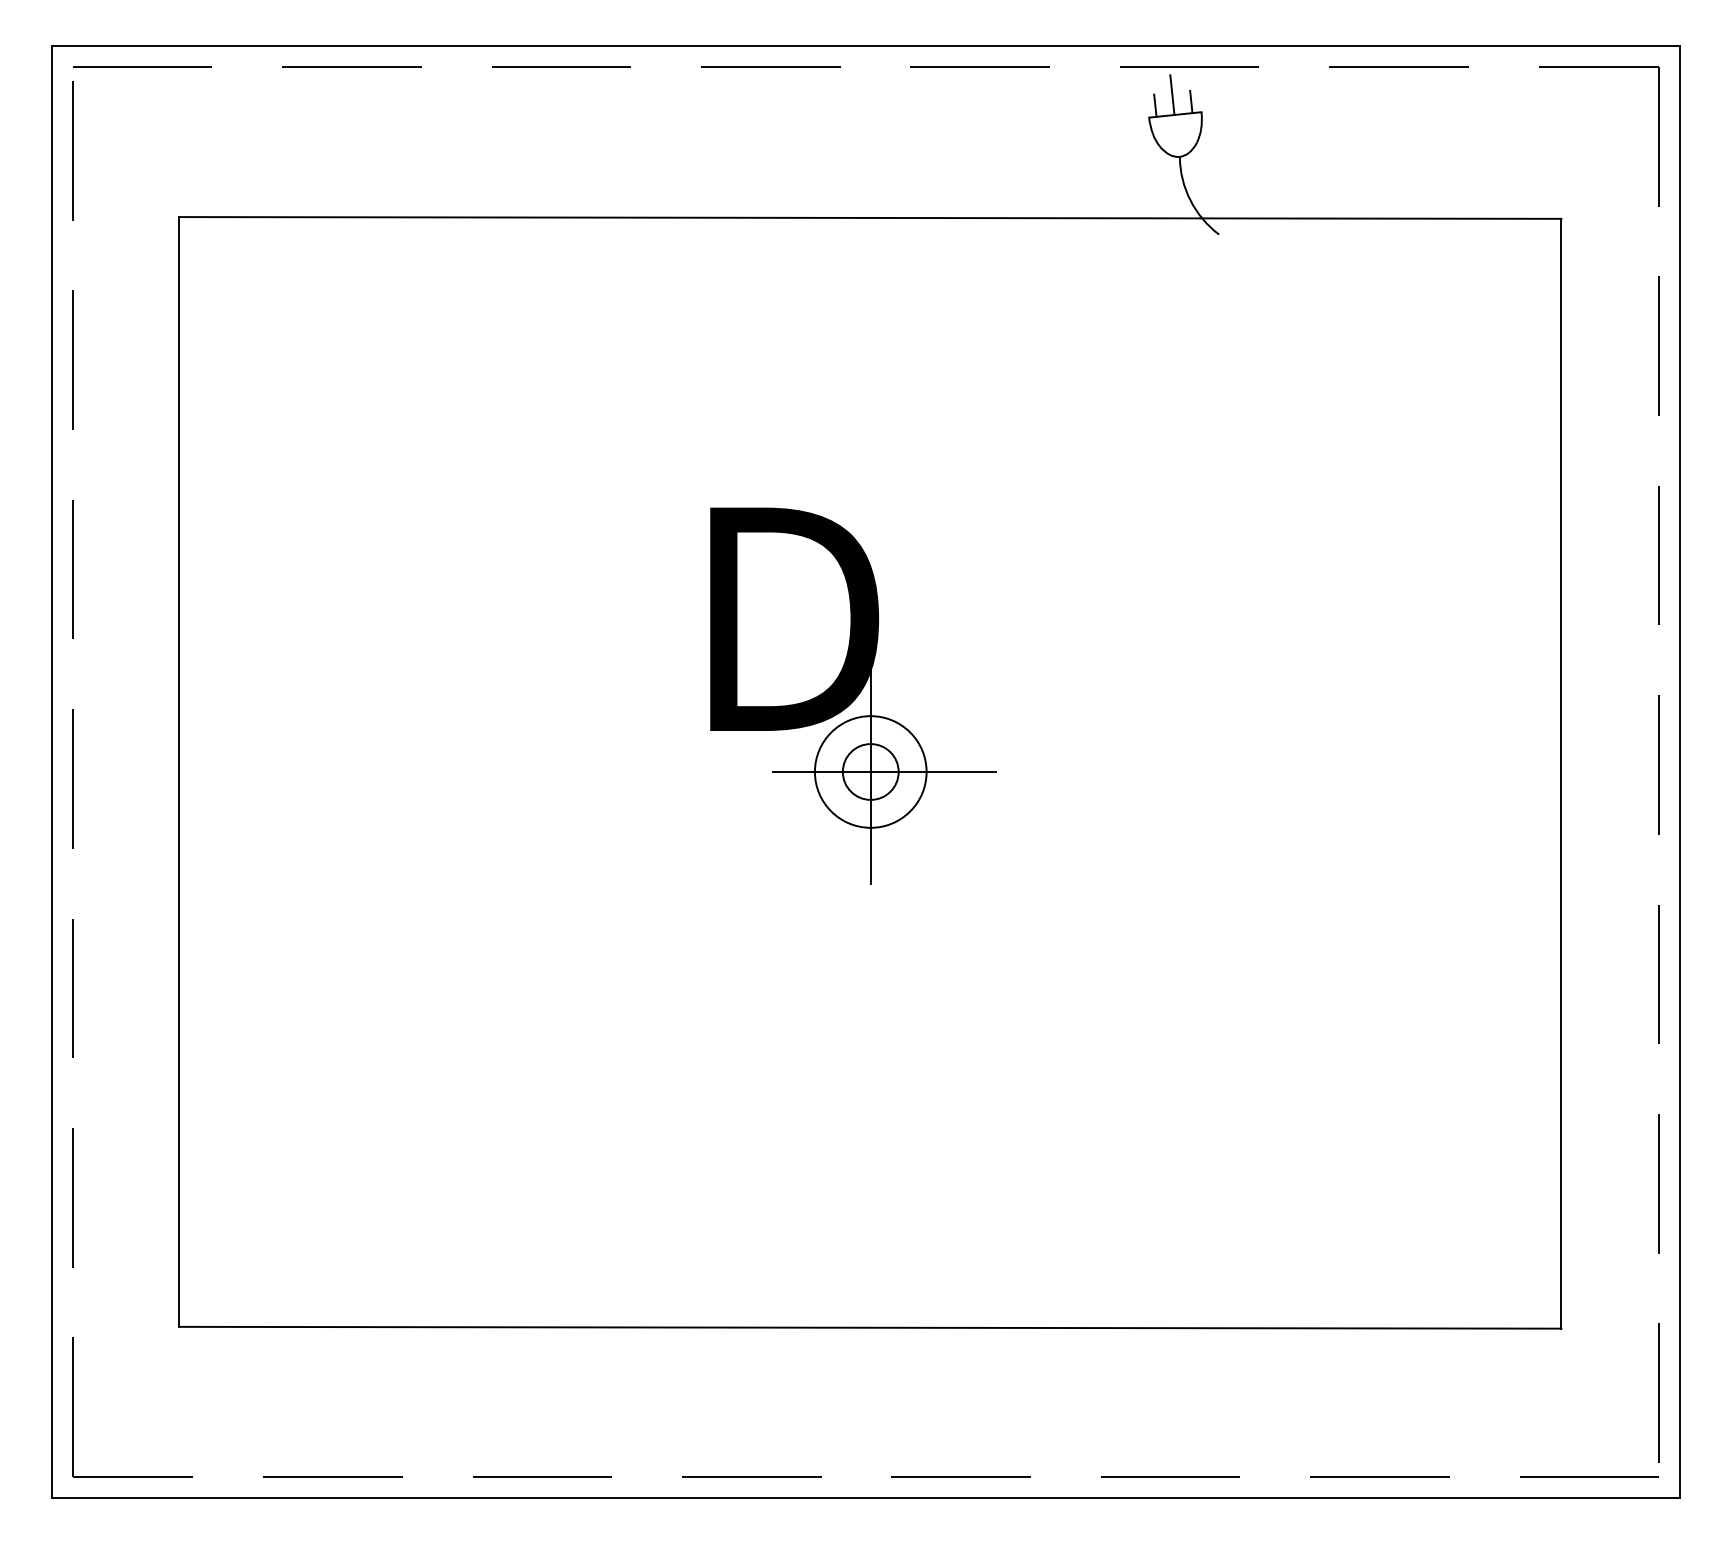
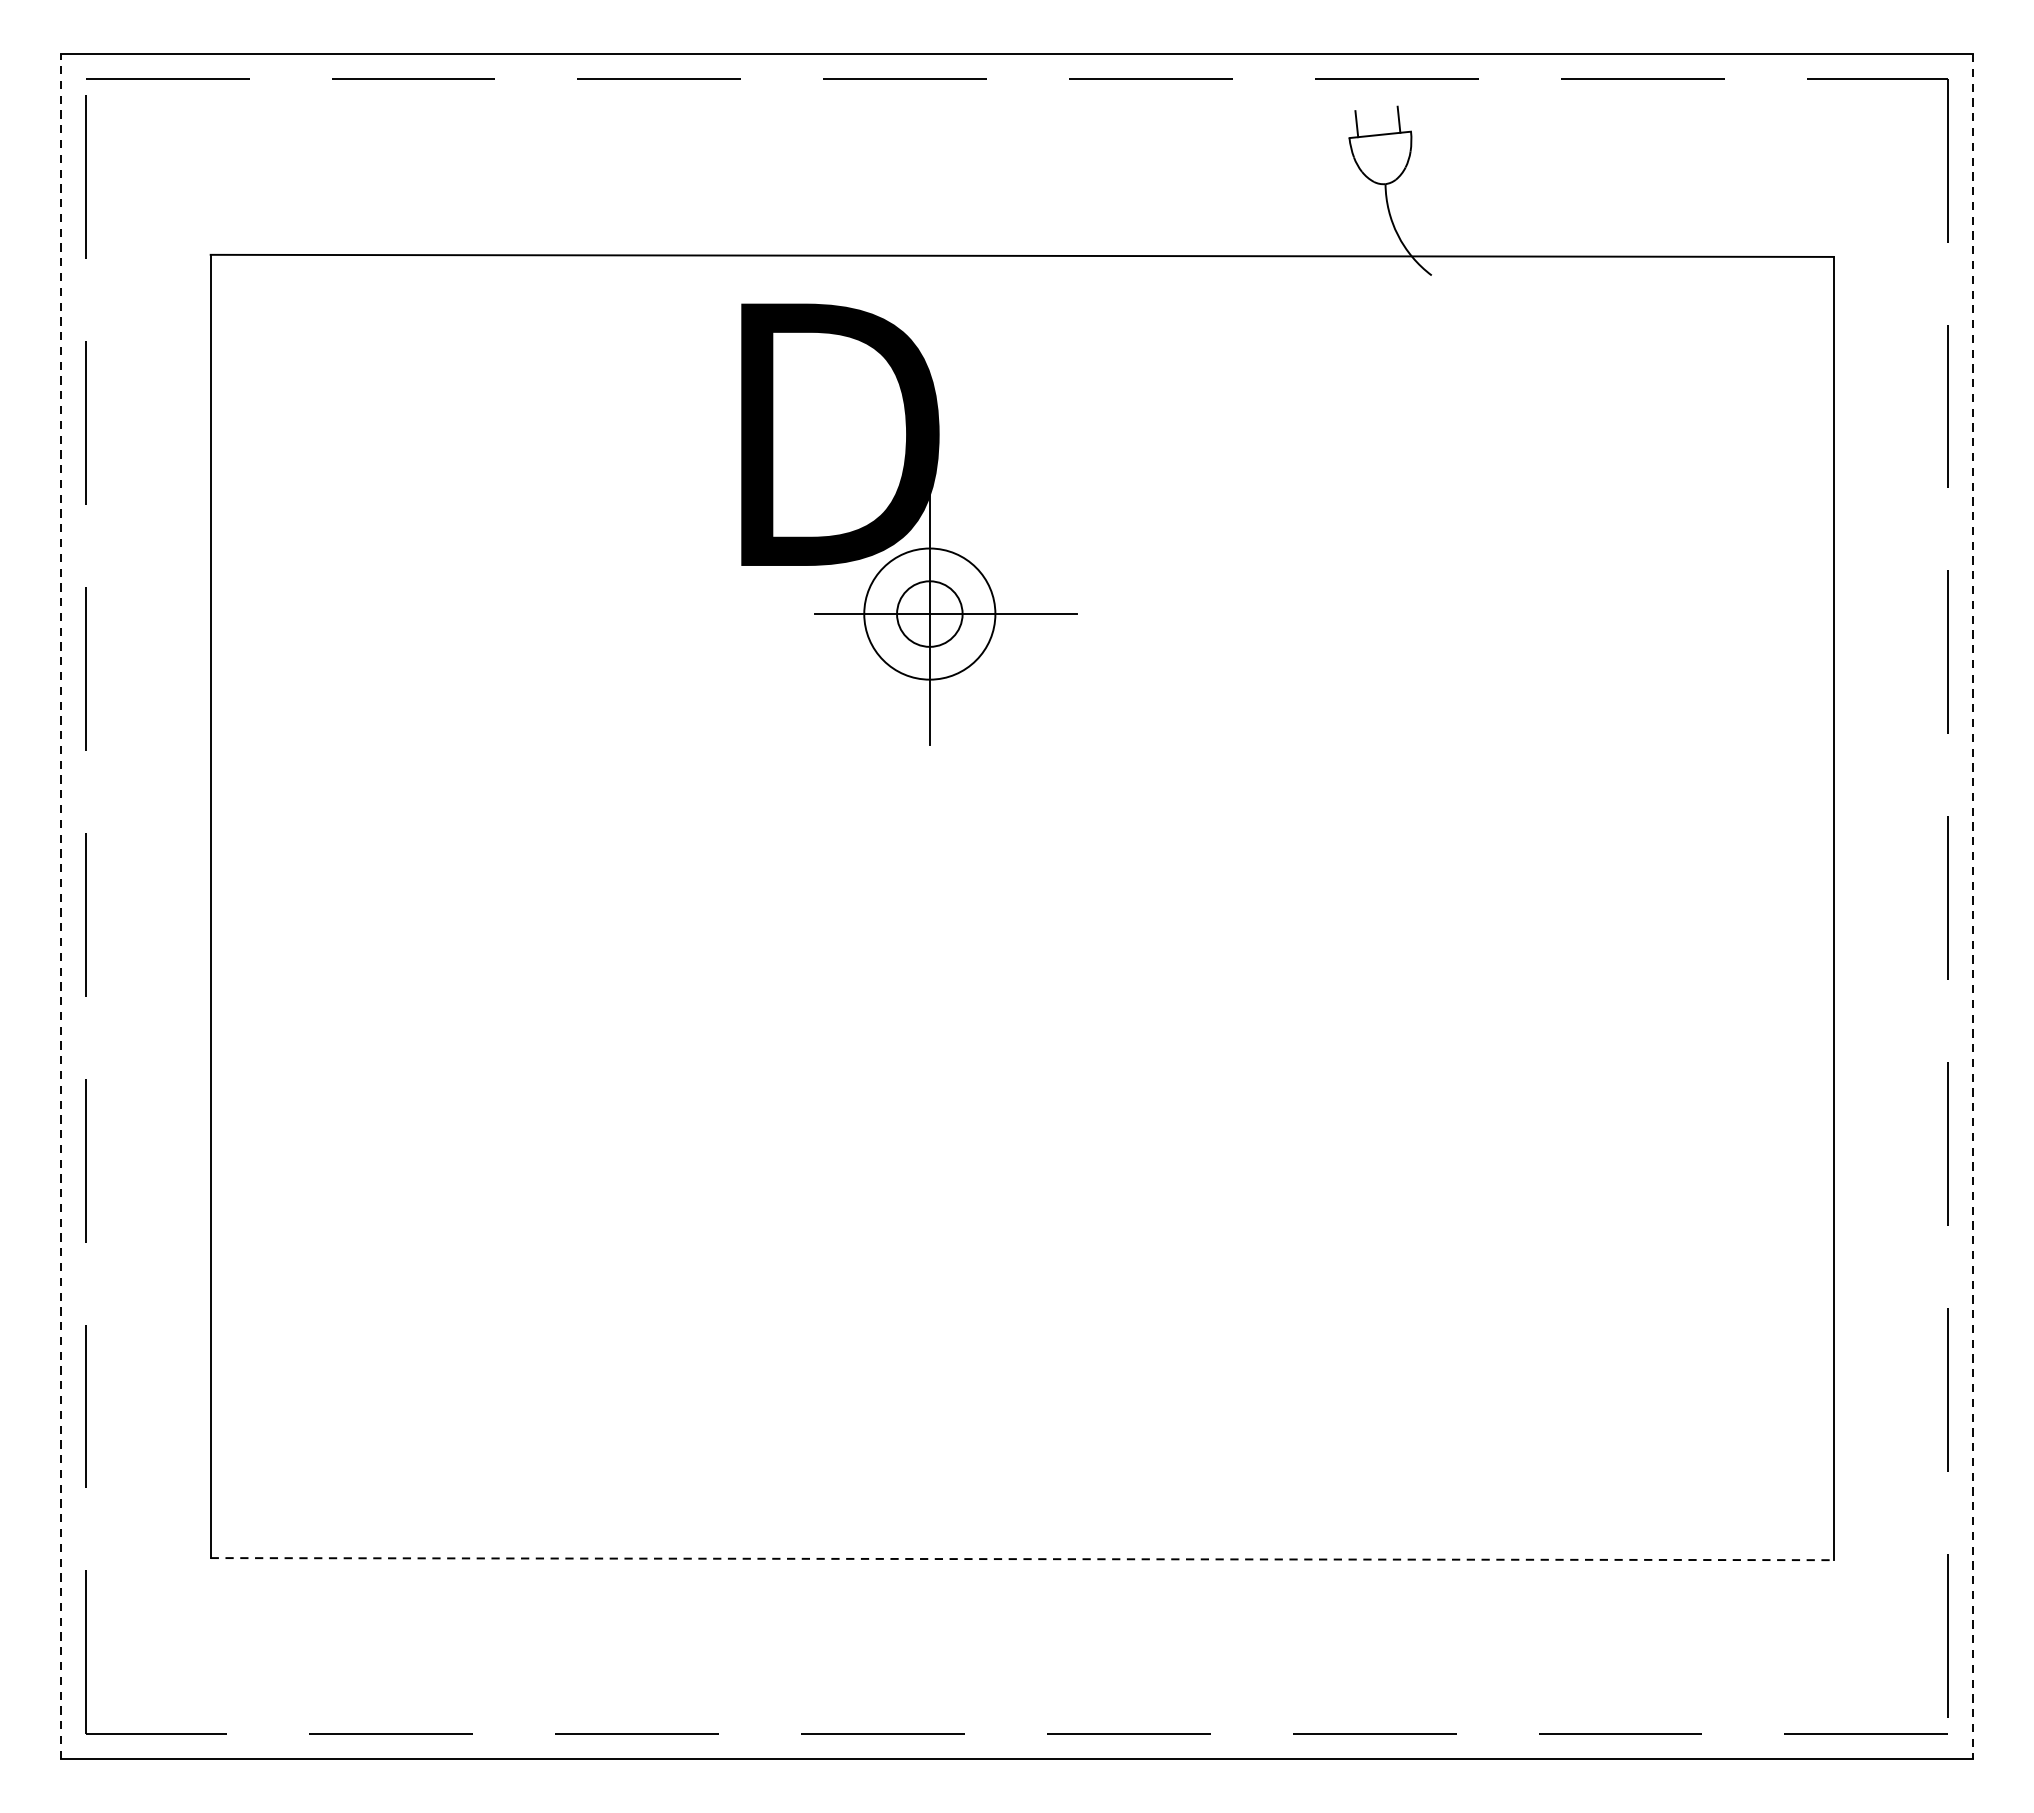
line: (1172, 95) -> (1376, 112), removed
part: (853, 695) -> (909, 524), moved
line: (51, 772) -> (60, 907), solid -> dashed
line: (1680, 772) -> (1973, 907), solid -> dashed
line: (870, 1327) -> (1022, 1558), solid -> dashed

